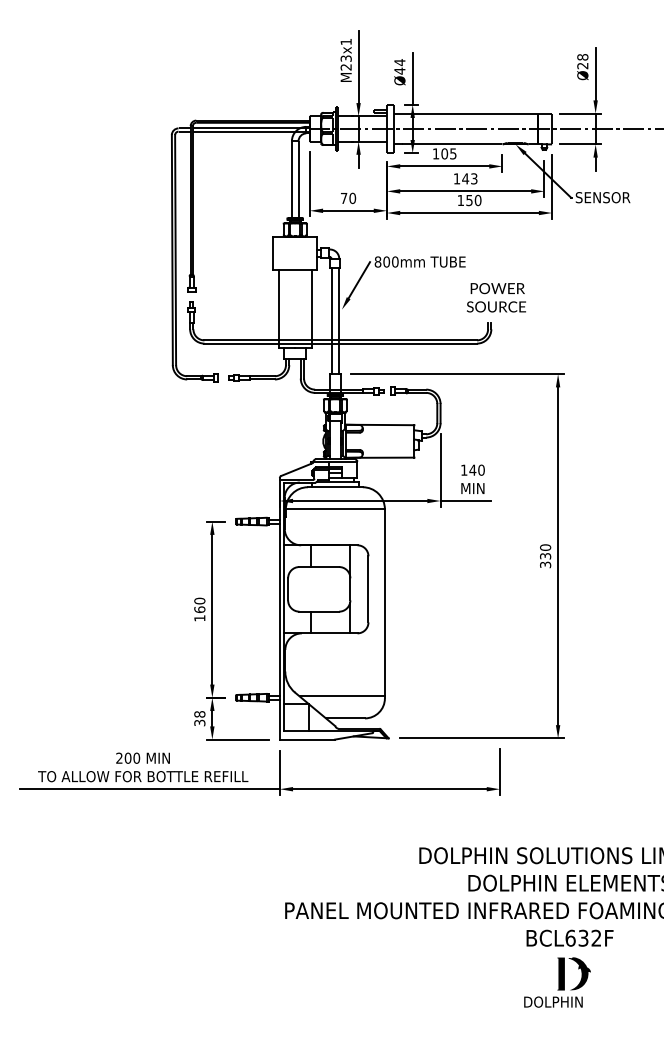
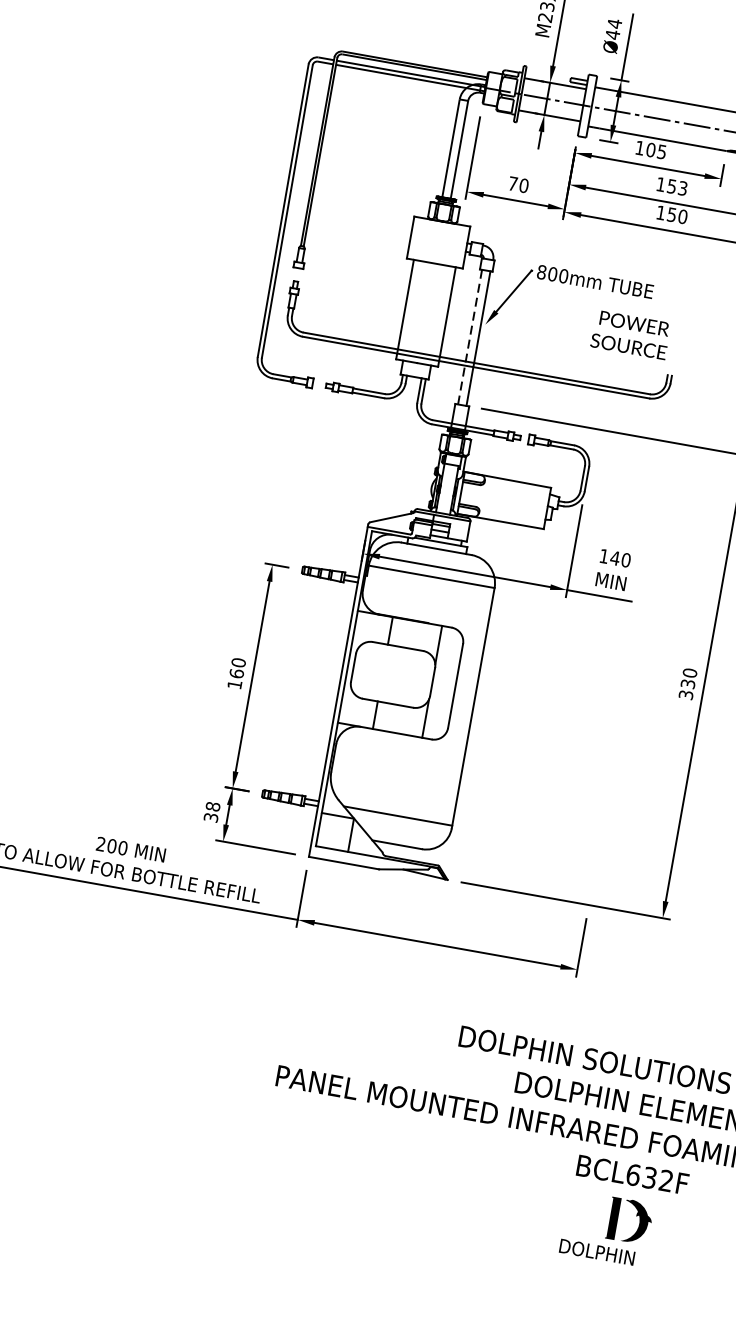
text: (465, 178) -> (671, 186), 143 -> 153
text: (496, 297) -> (630, 334), moved
line: (332, 321) -> (470, 337), solid -> dashed

